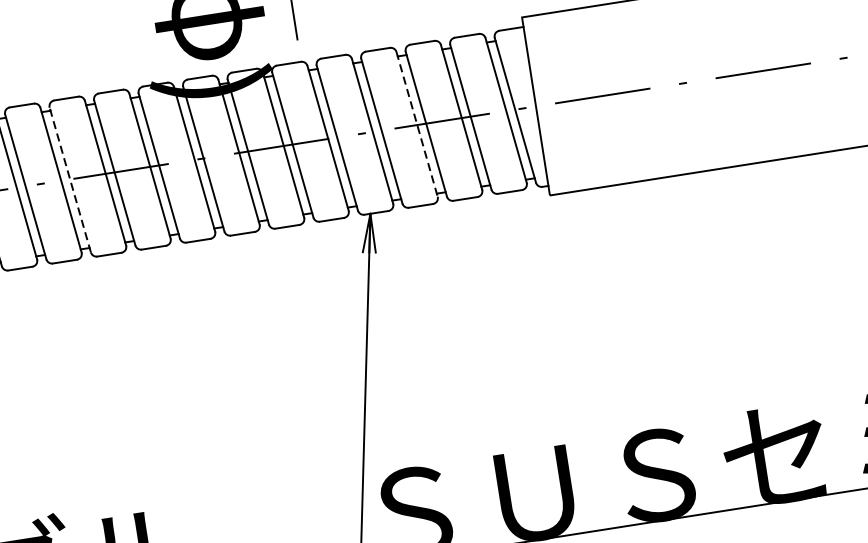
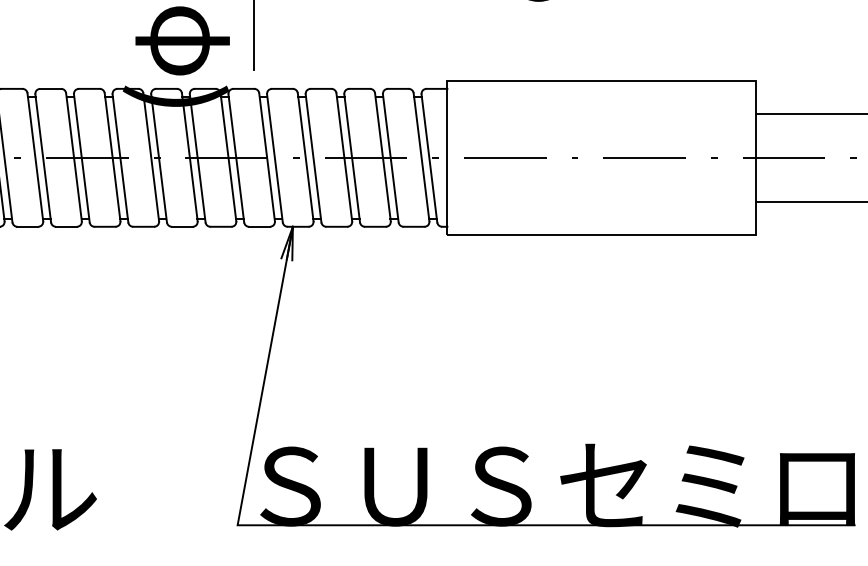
line: (417, 124) -> (344, 157), dashed -> solid
line: (70, 178) -> (43, 157), dashed -> solid

